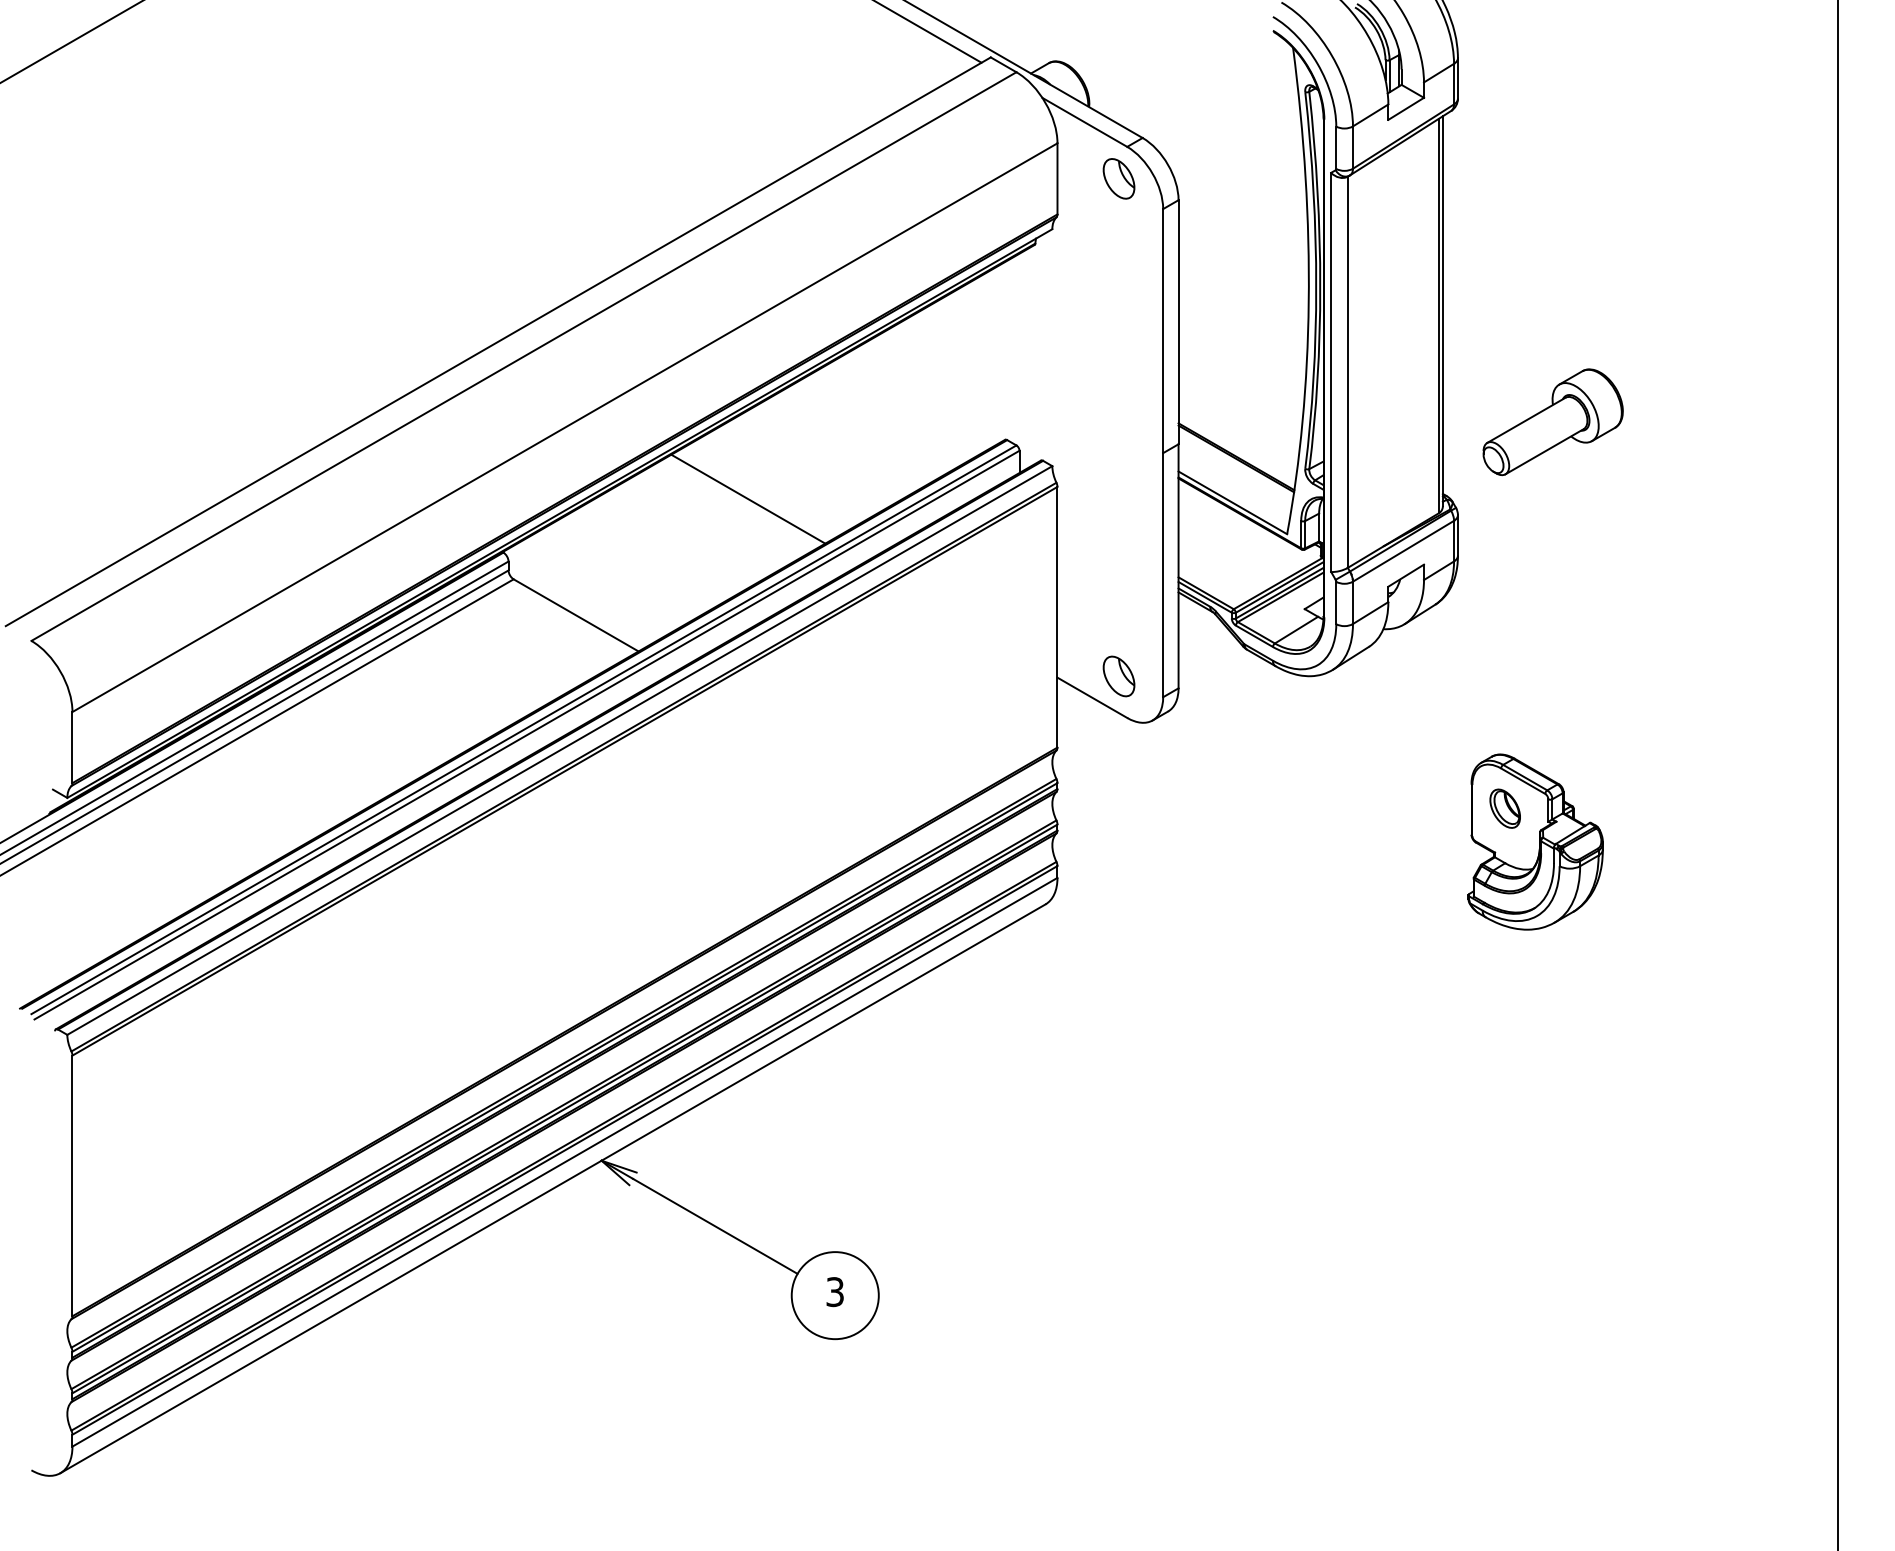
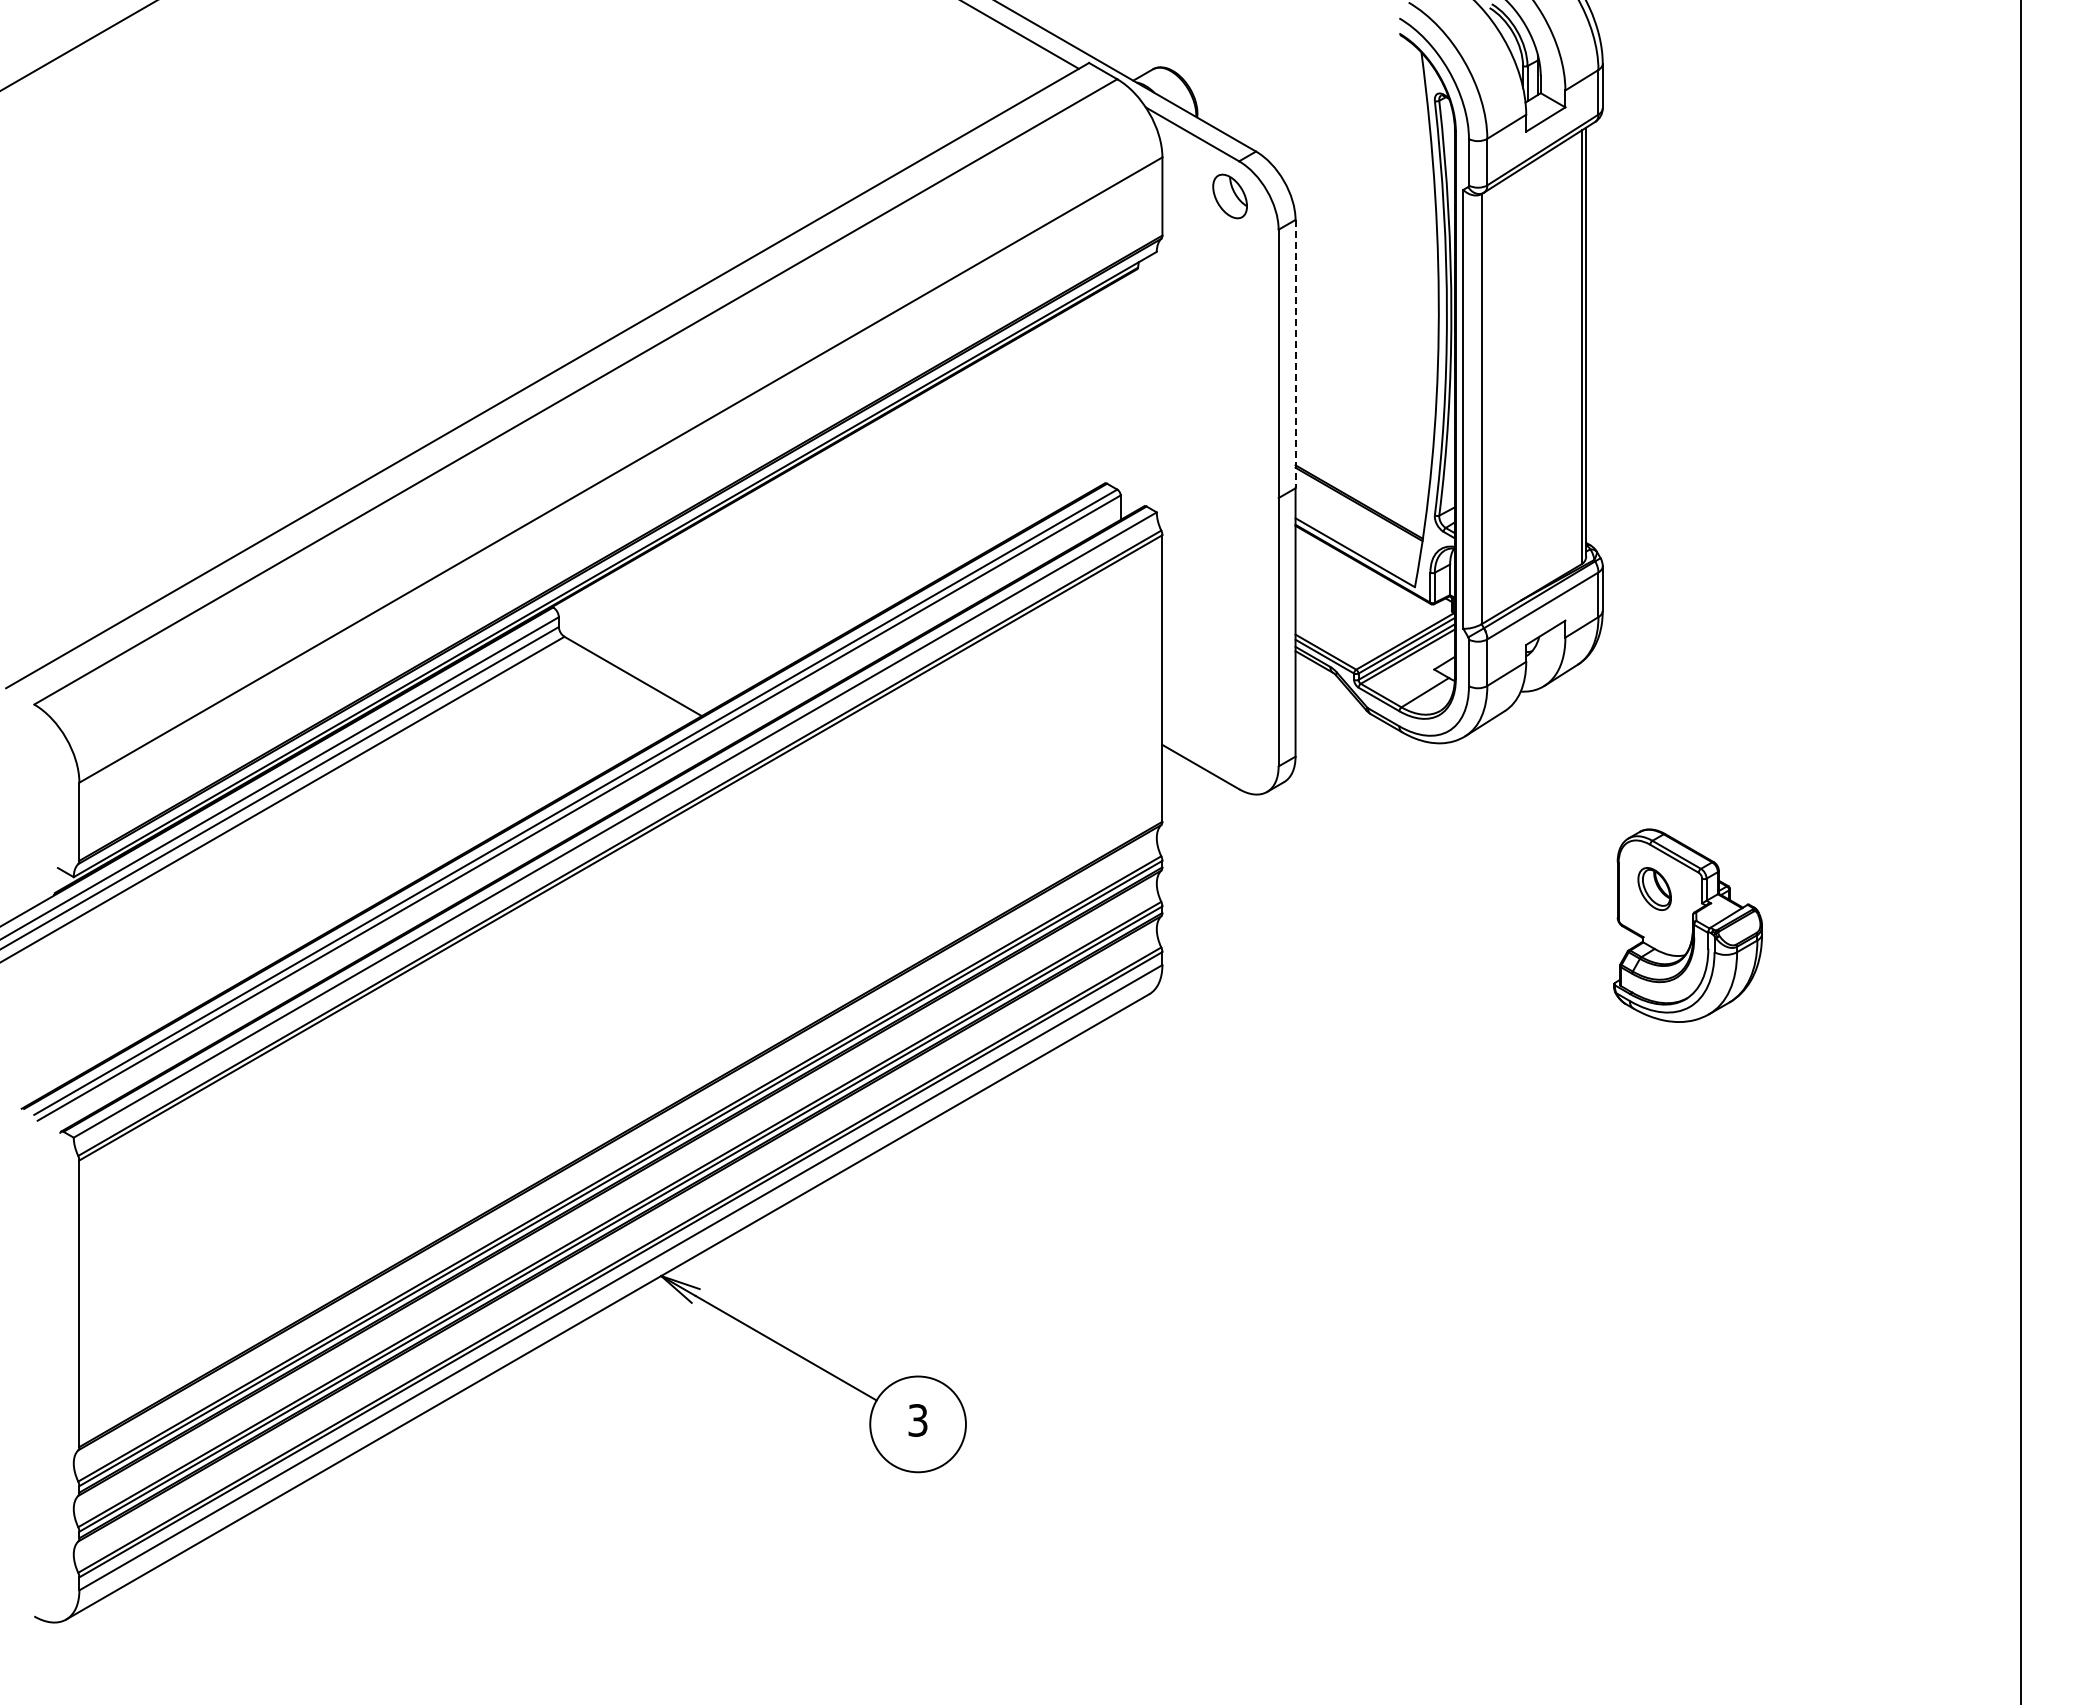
line: (1178, 322) -> (1295, 354), solid -> dashed
part: (1553, 422) -> (1707, 464), removed
line: (748, 499) -> (822, 548), removed
part: (1118, 676) -> (1229, 743), removed

